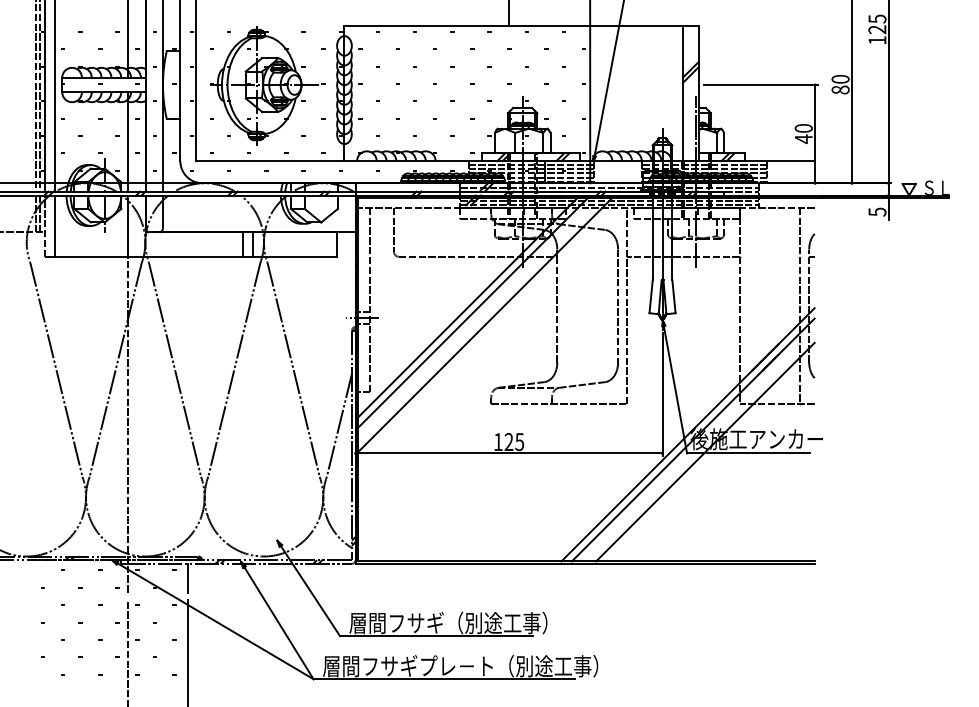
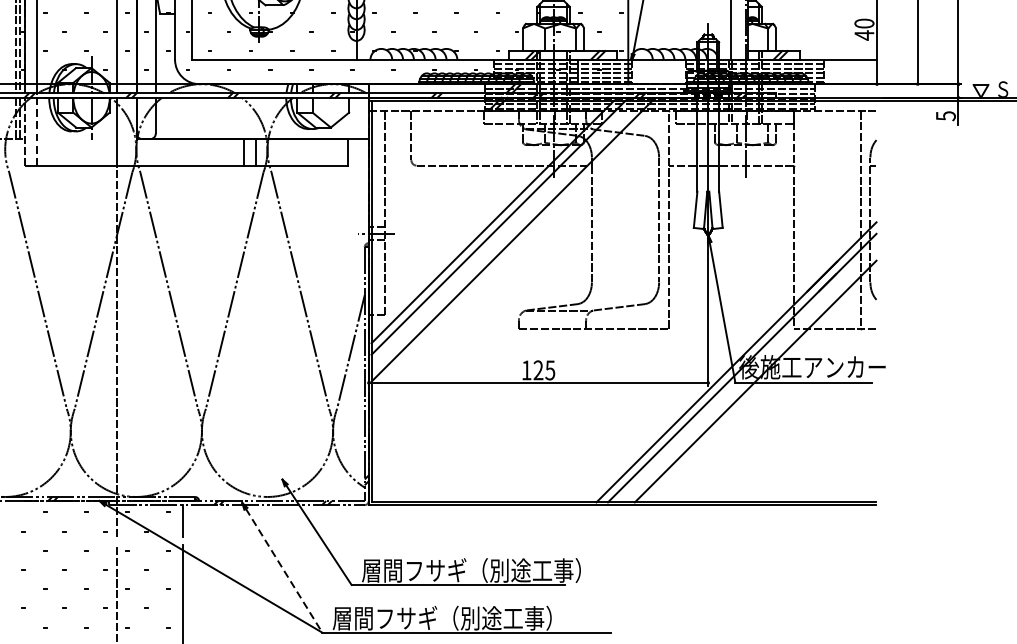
line: (55, 226) -> (36, 132), solid -> dashed
line: (279, 623) -> (284, 571), solid -> dashed
text: (509, 666) -> (539, 618), 層間フサギプレ－ト（別途工事） -> 層間フサギ（別途工事）

